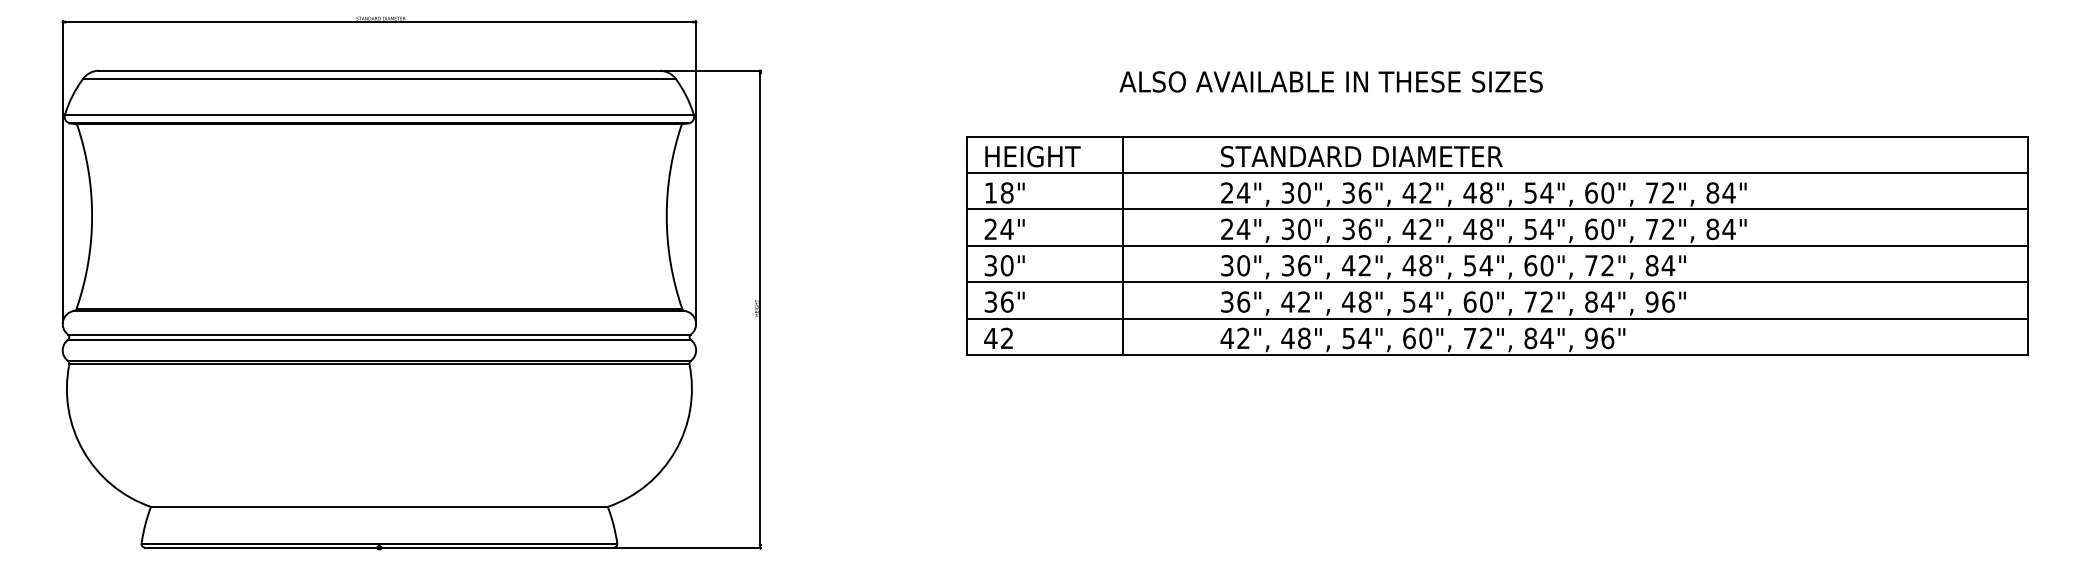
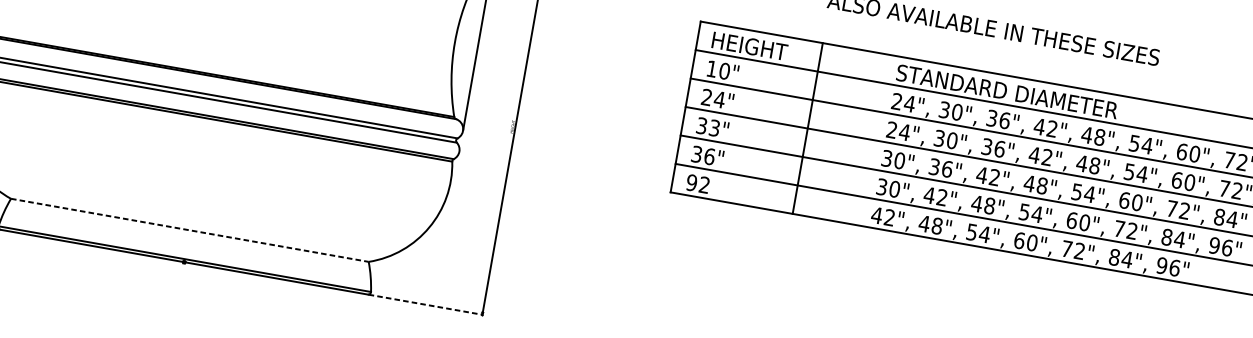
text: (1006, 192) -> (724, 70), 18" -> 10"
text: (1006, 265) -> (714, 127), 30" -> 33"
text: (1243, 301) -> (894, 188), 36", -> 30",
text: (990, 338) -> (691, 182), 42 -> 92
line: (379, 506) -> (189, 230), solid -> dashed
line: (688, 547) -> (426, 304), solid -> dashed

